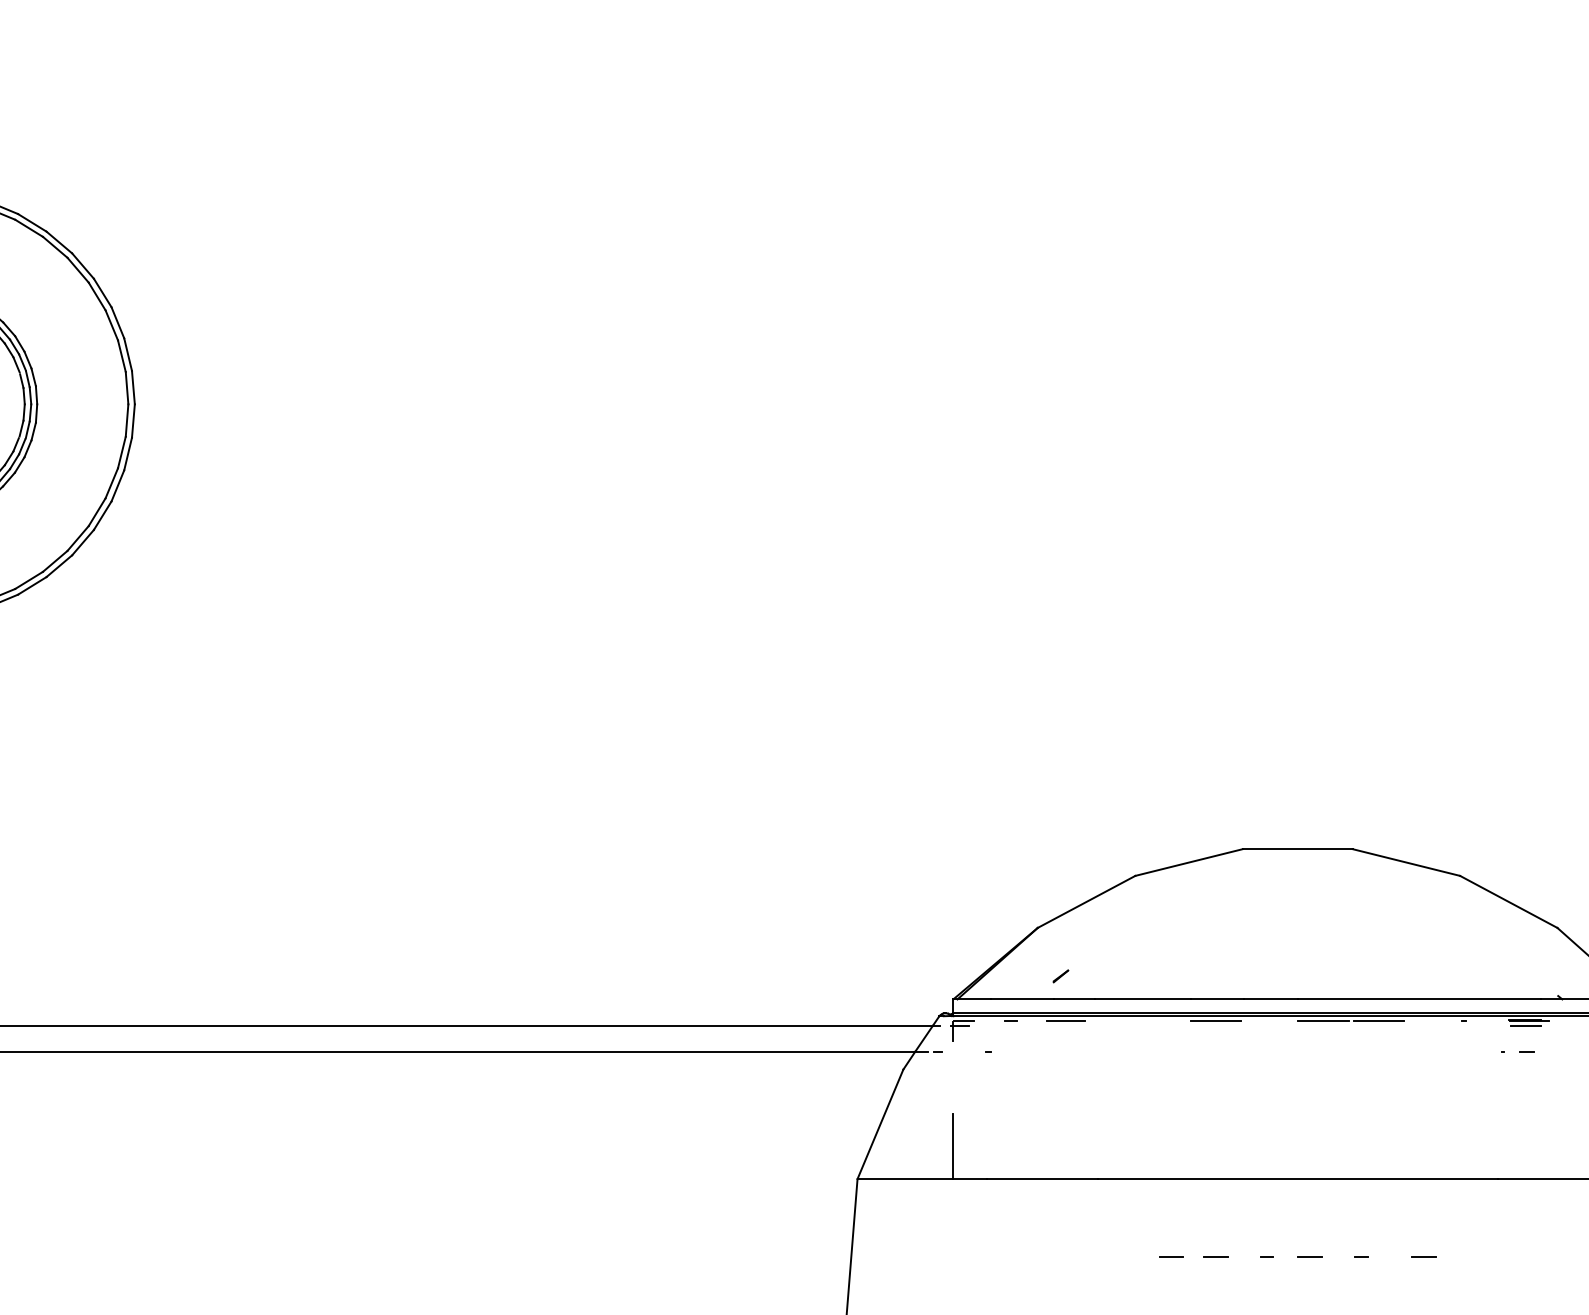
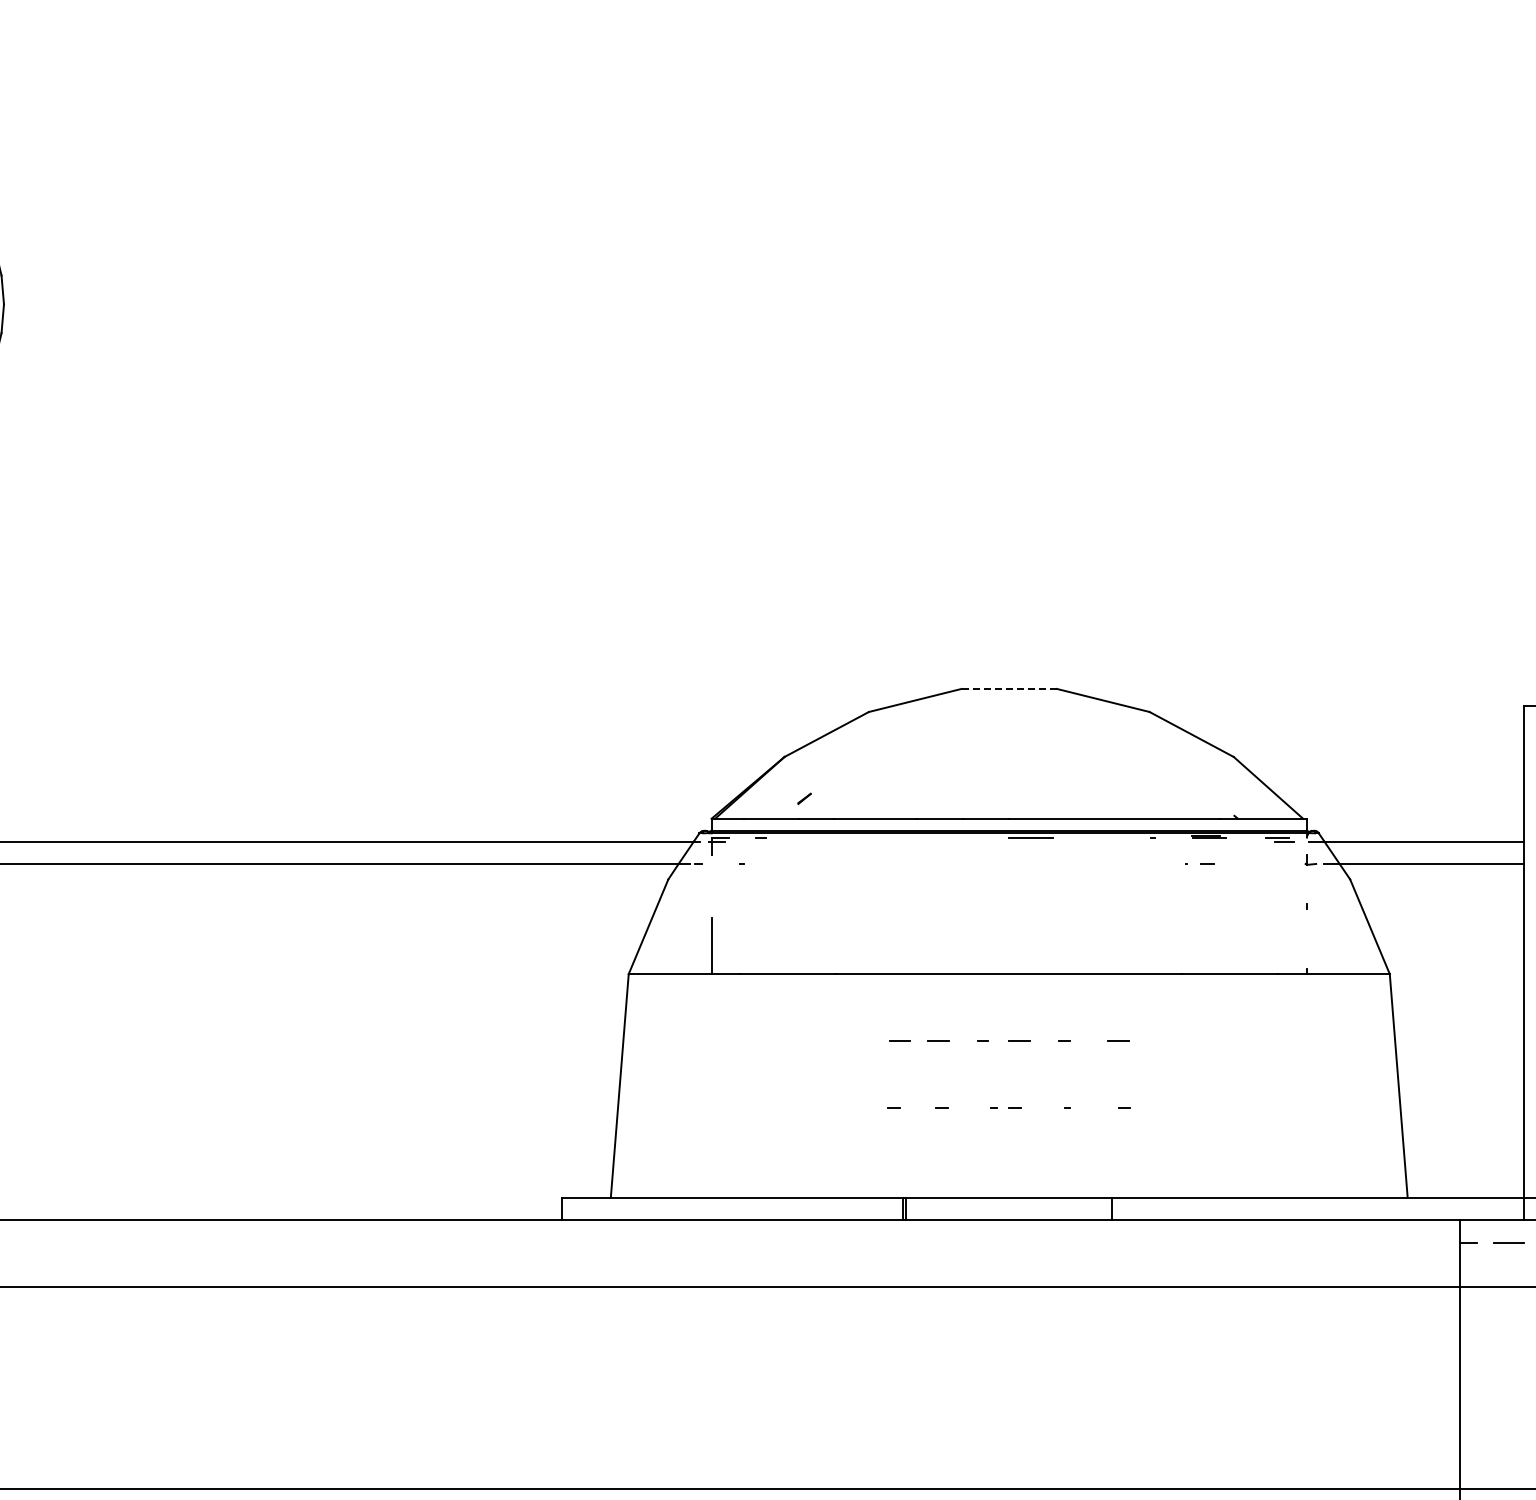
line: (1298, 848) -> (1009, 688), solid -> dashed
line: (1065, 1021) -> (808, 837), removed
line: (1215, 1021) -> (938, 837), removed
line: (1378, 1021) -> (1079, 837), removed
line: (1525, 1025) -> (1206, 841), removed

